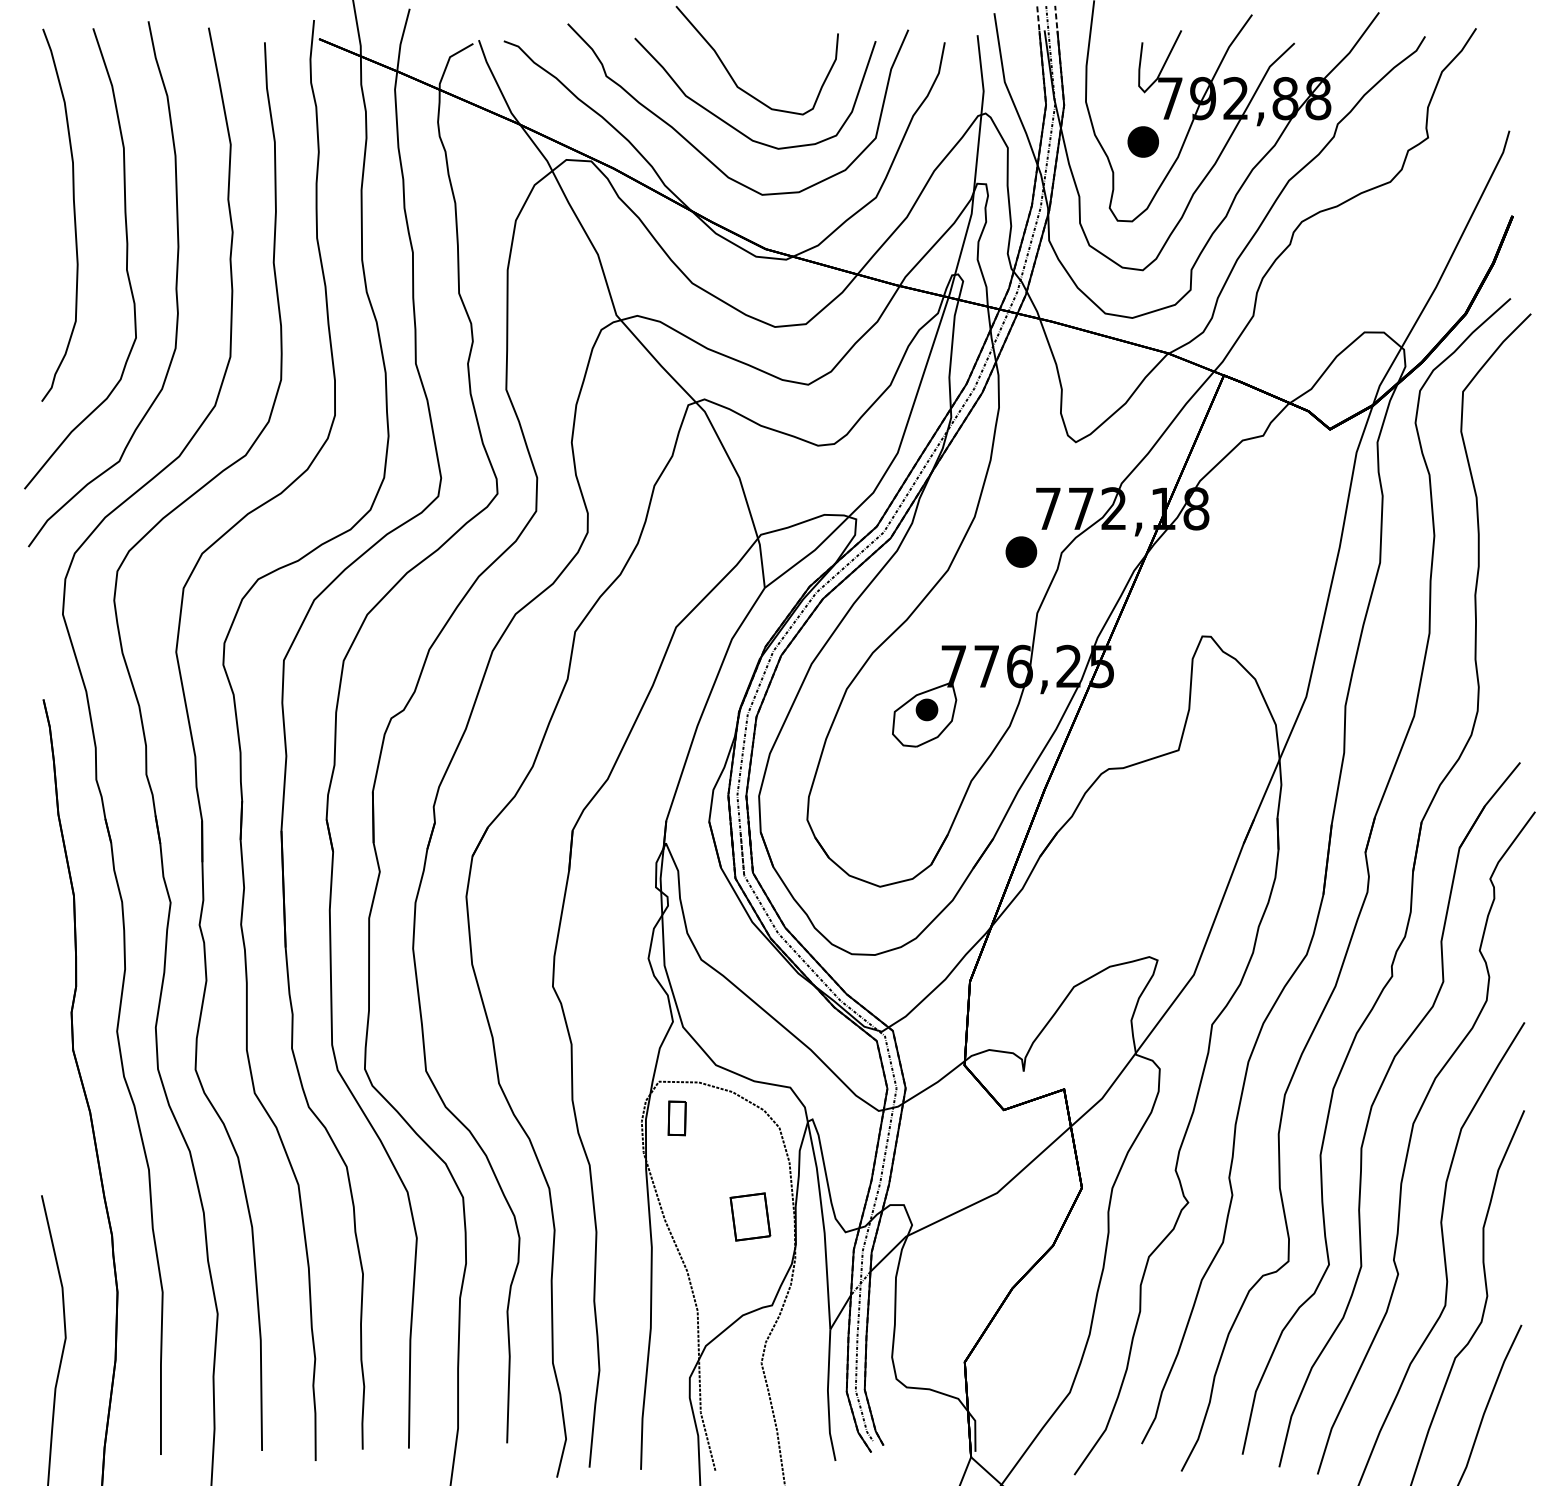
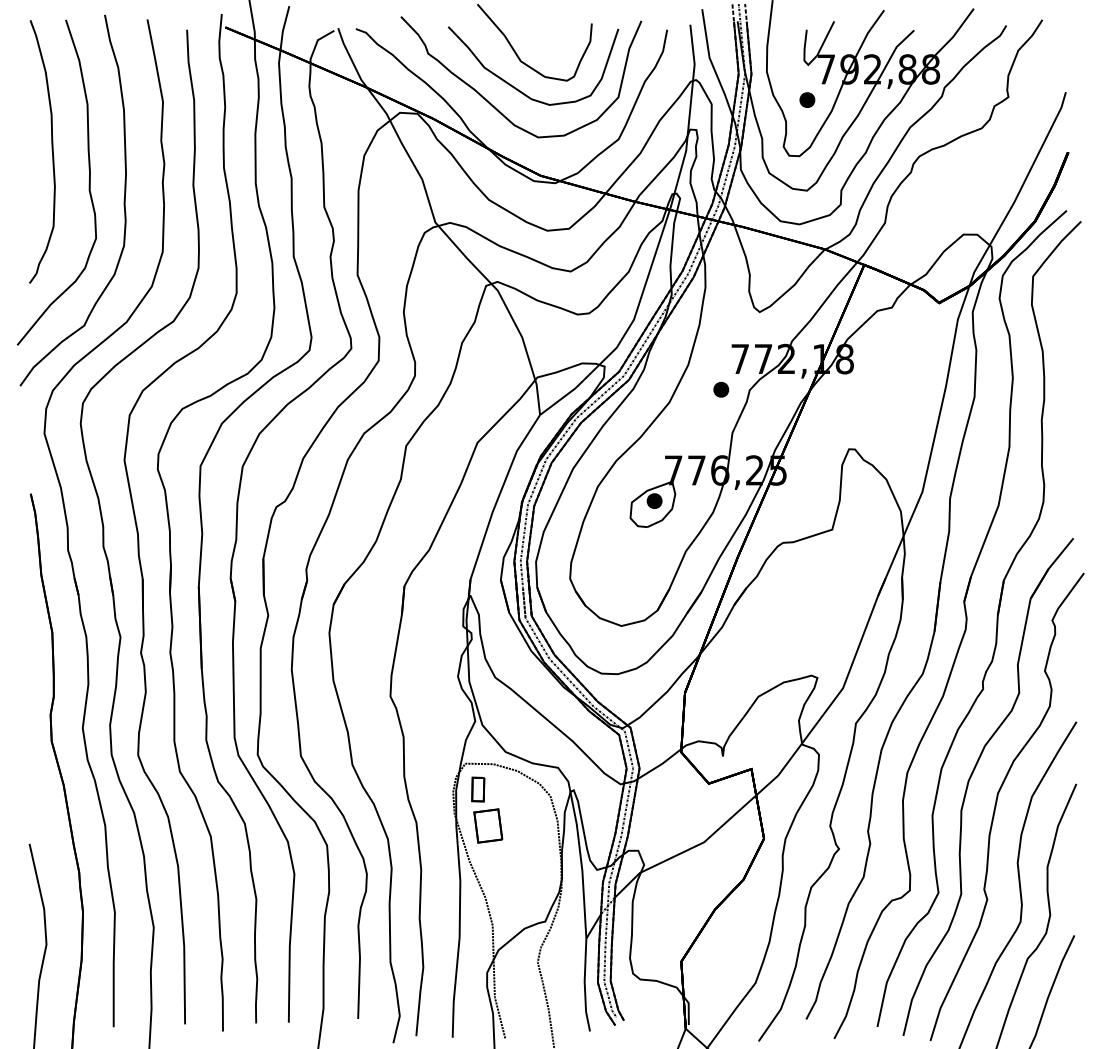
part: (1143, 141) -> (807, 99), size x0.71
part: (1021, 552) -> (721, 389), size x0.71
part: (750, 1216) -> (488, 825), moved

